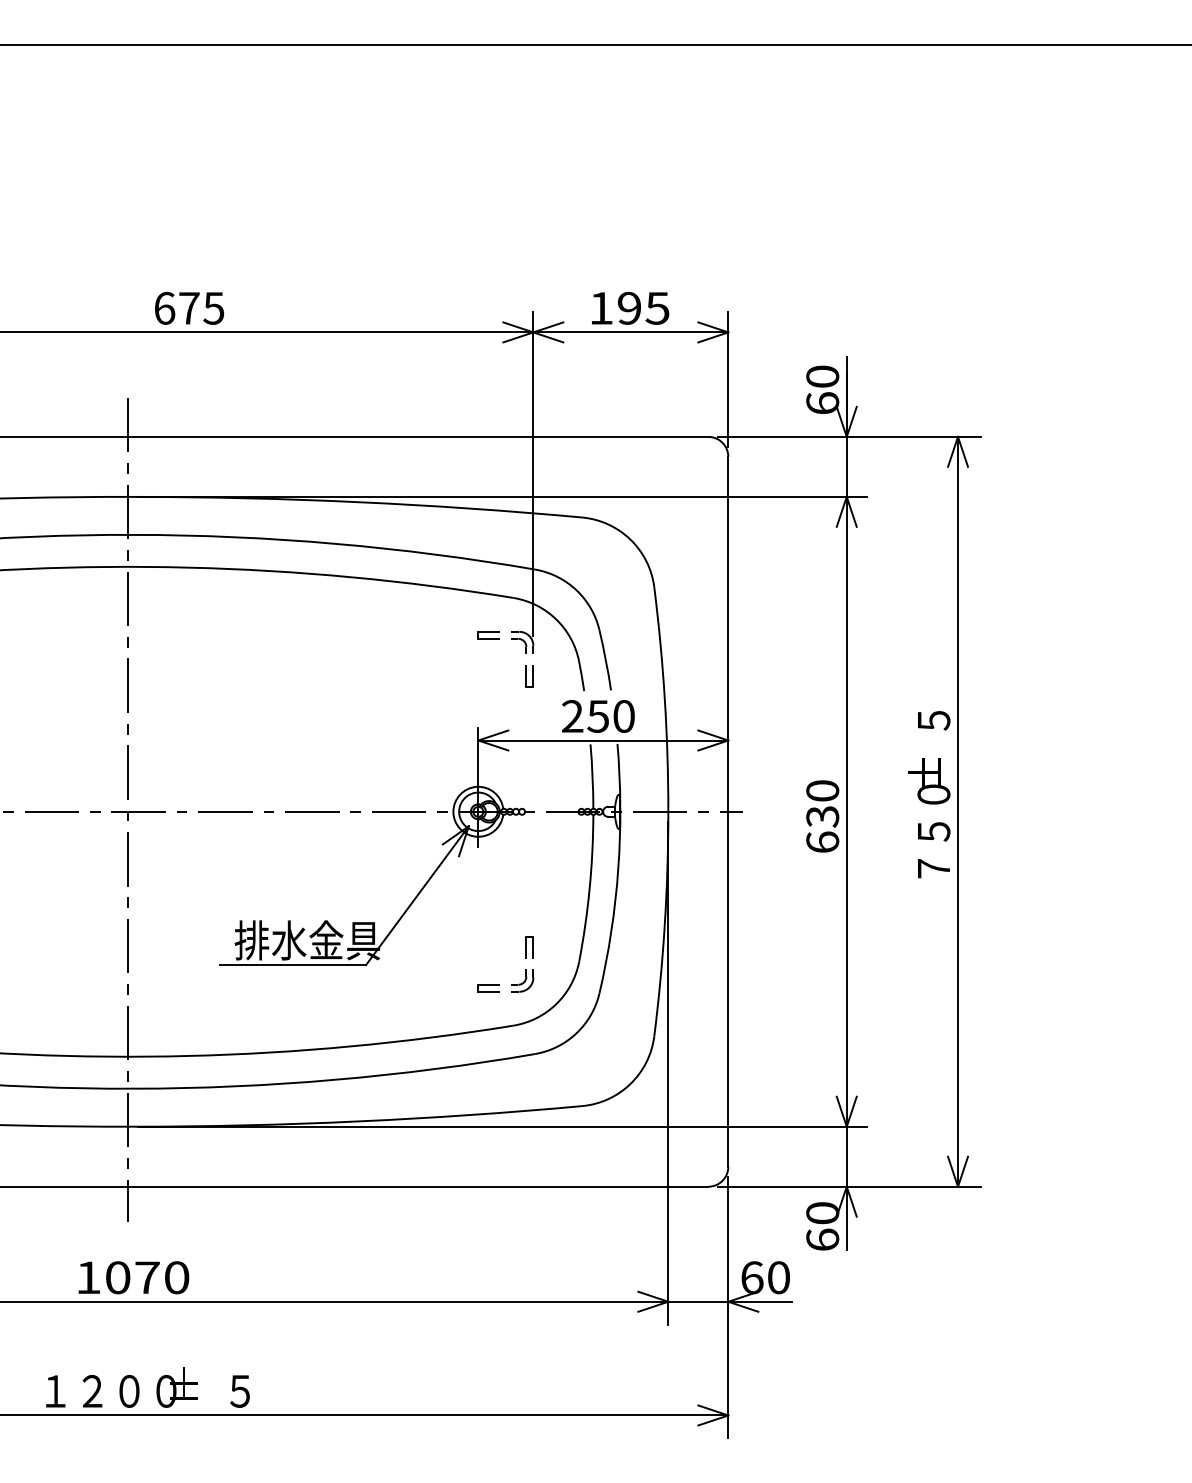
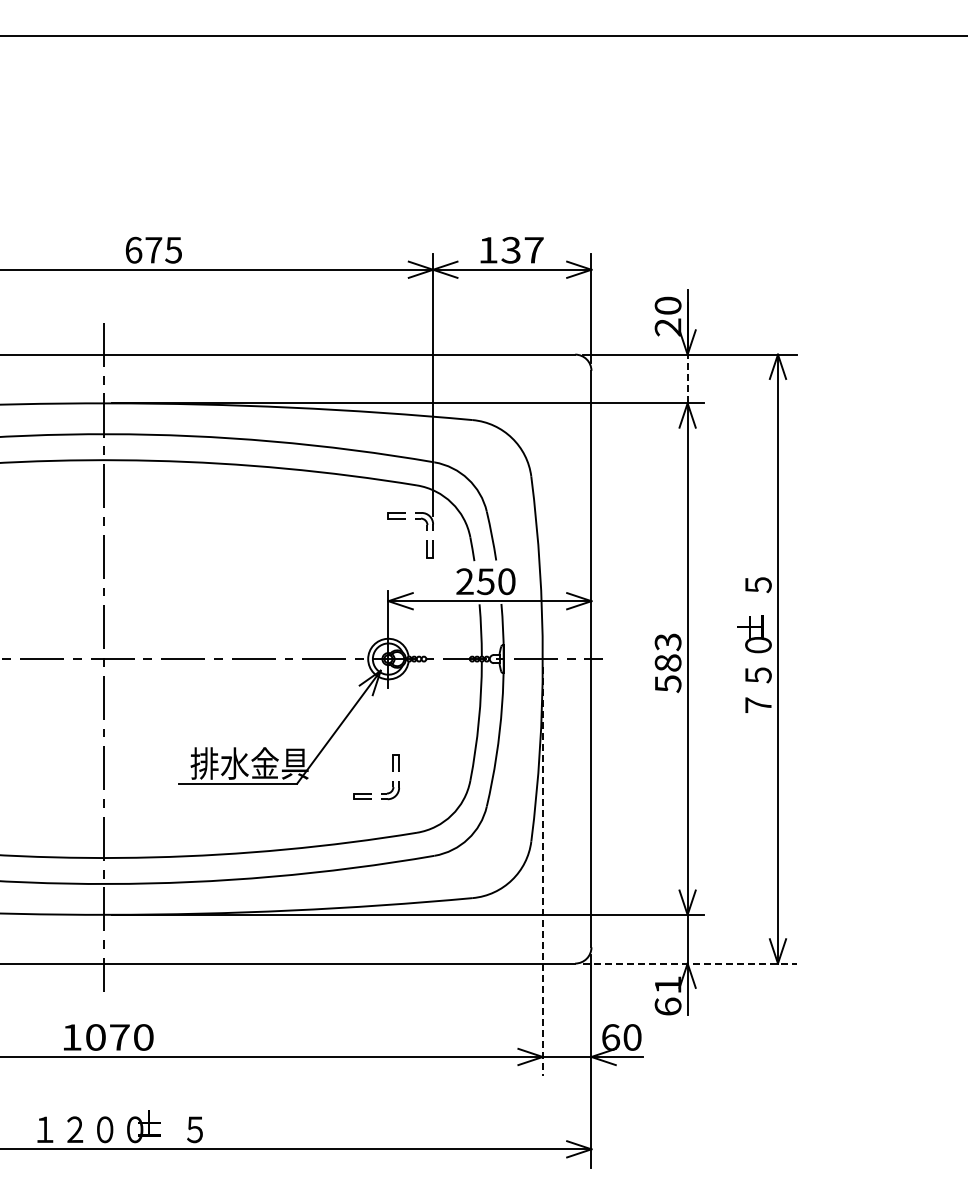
text: (643, 308) -> (522, 250), 195 -> 137
text: (821, 403) -> (667, 327), 60 -> 20
line: (846, 466) -> (687, 378), solid -> dashed
text: (821, 817) -> (667, 663), 630 -> 583
part: (525, 969) -> (392, 781), moved
line: (668, 1073) -> (542, 871), solid -> dashed
line: (849, 1186) -> (689, 963), solid -> dashed
text: (821, 1212) -> (667, 984), 60 -> 61

